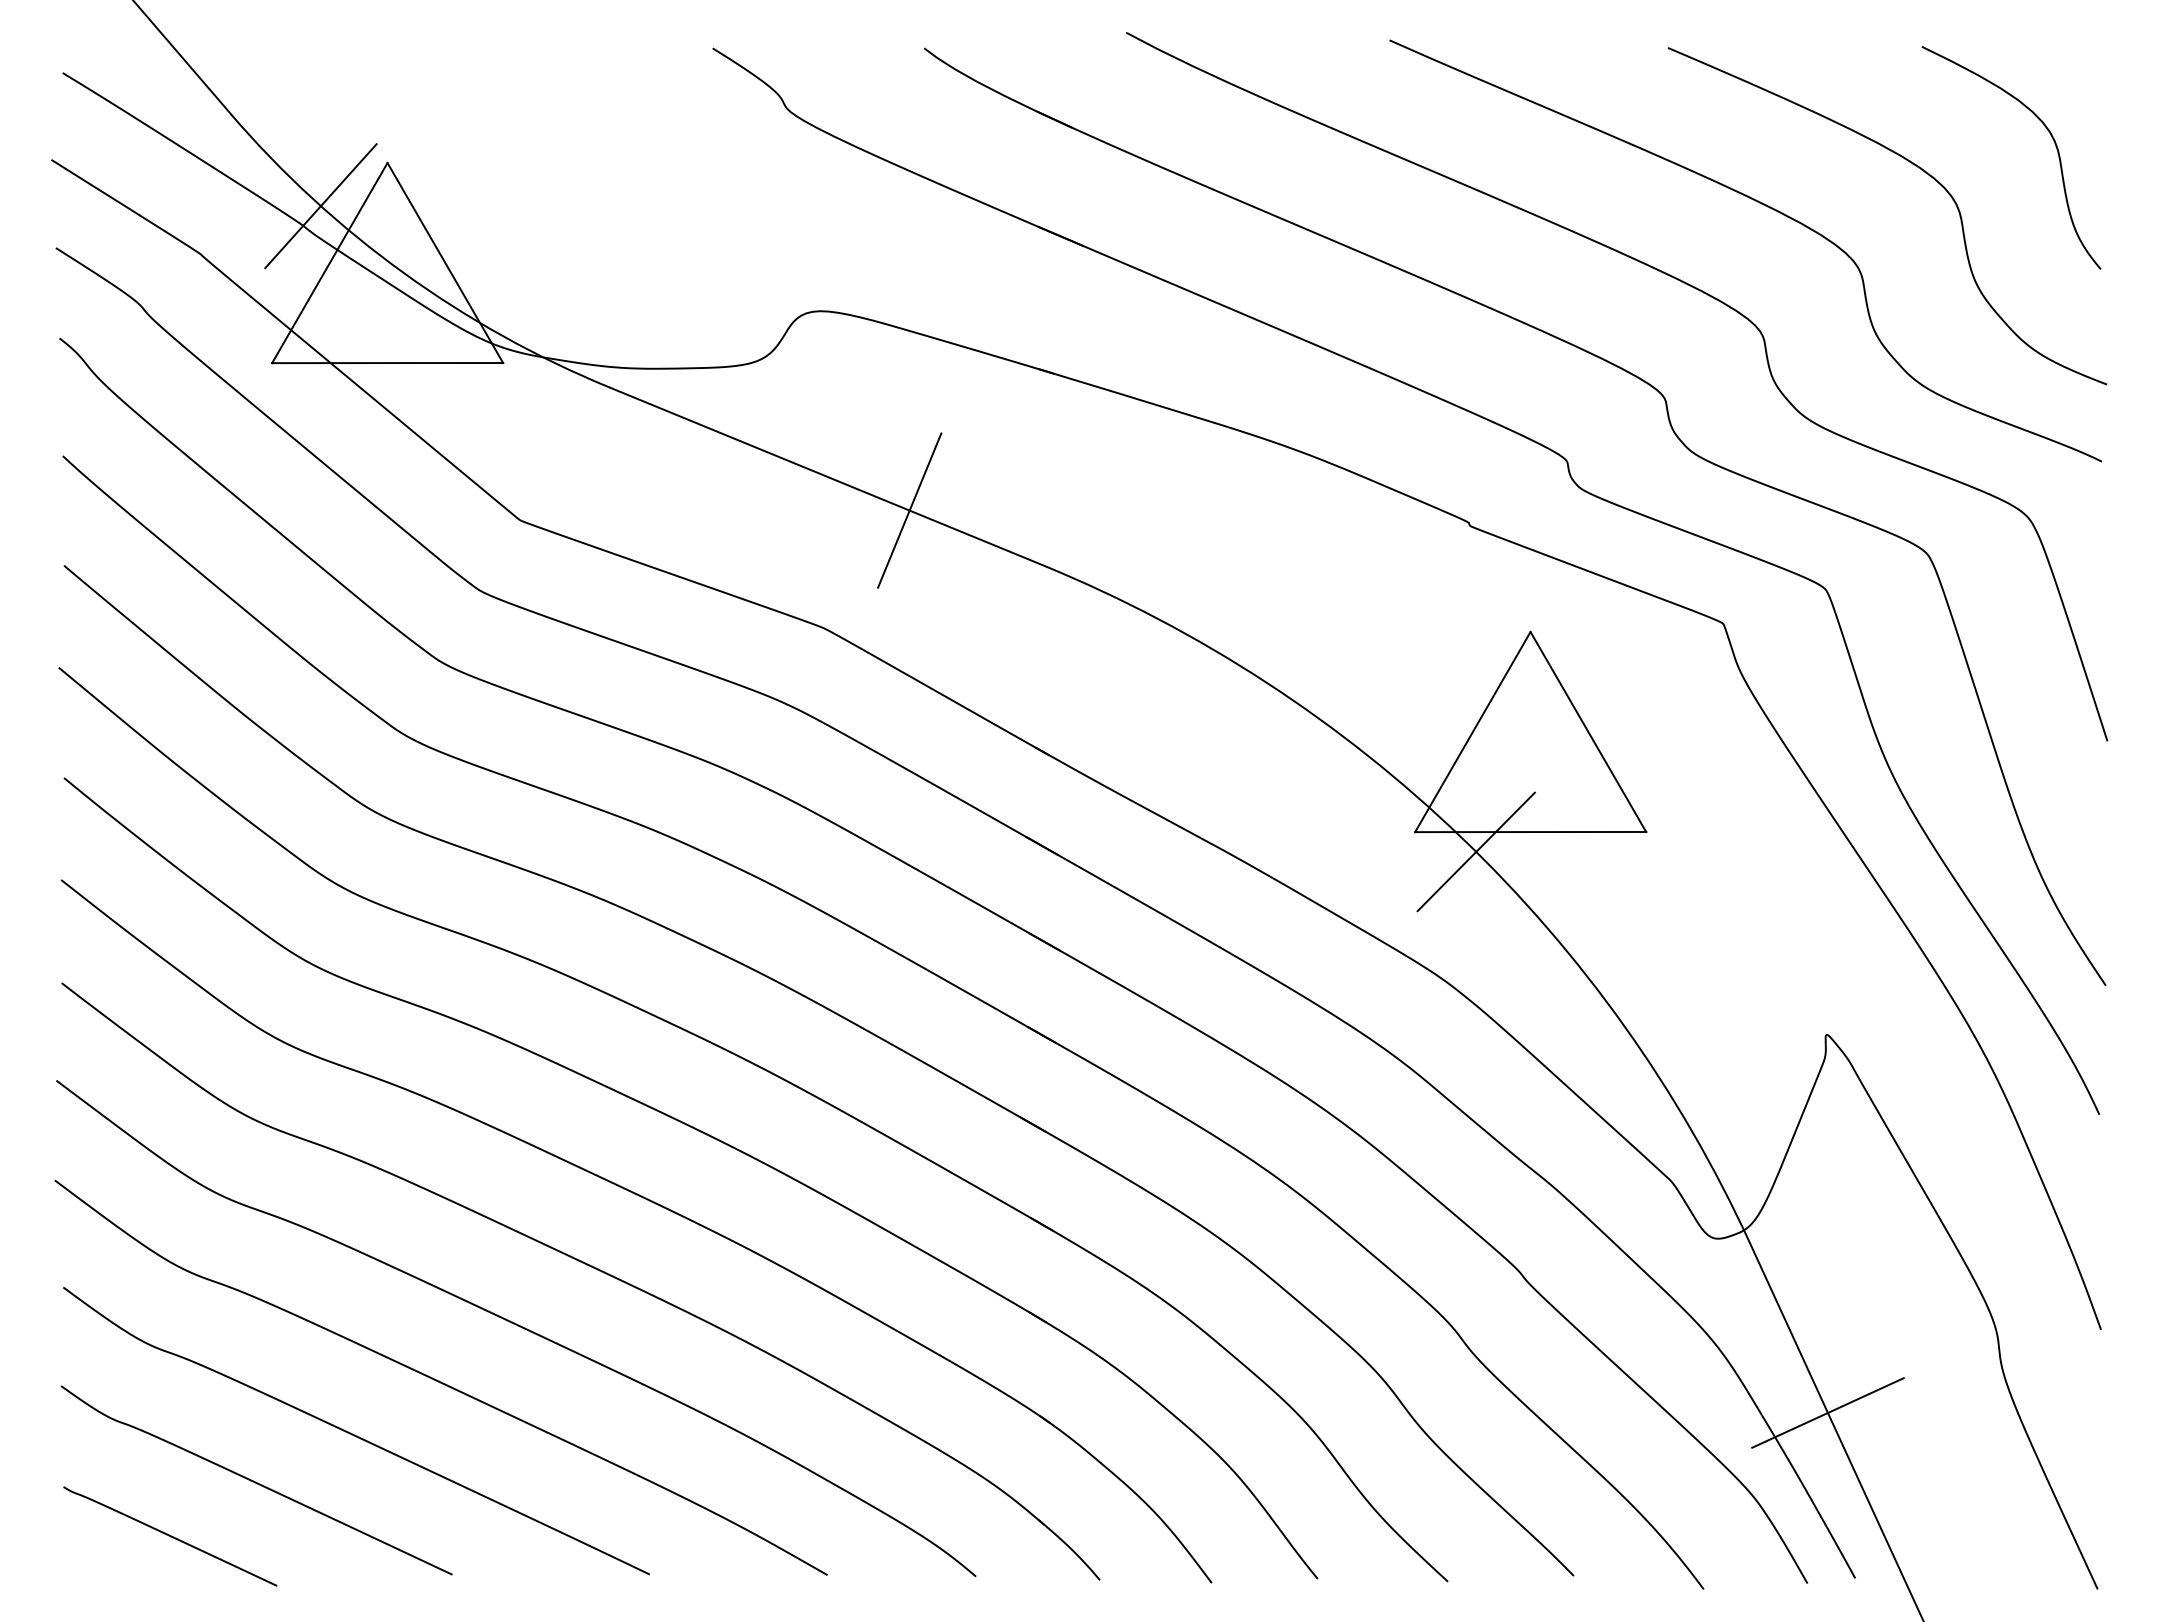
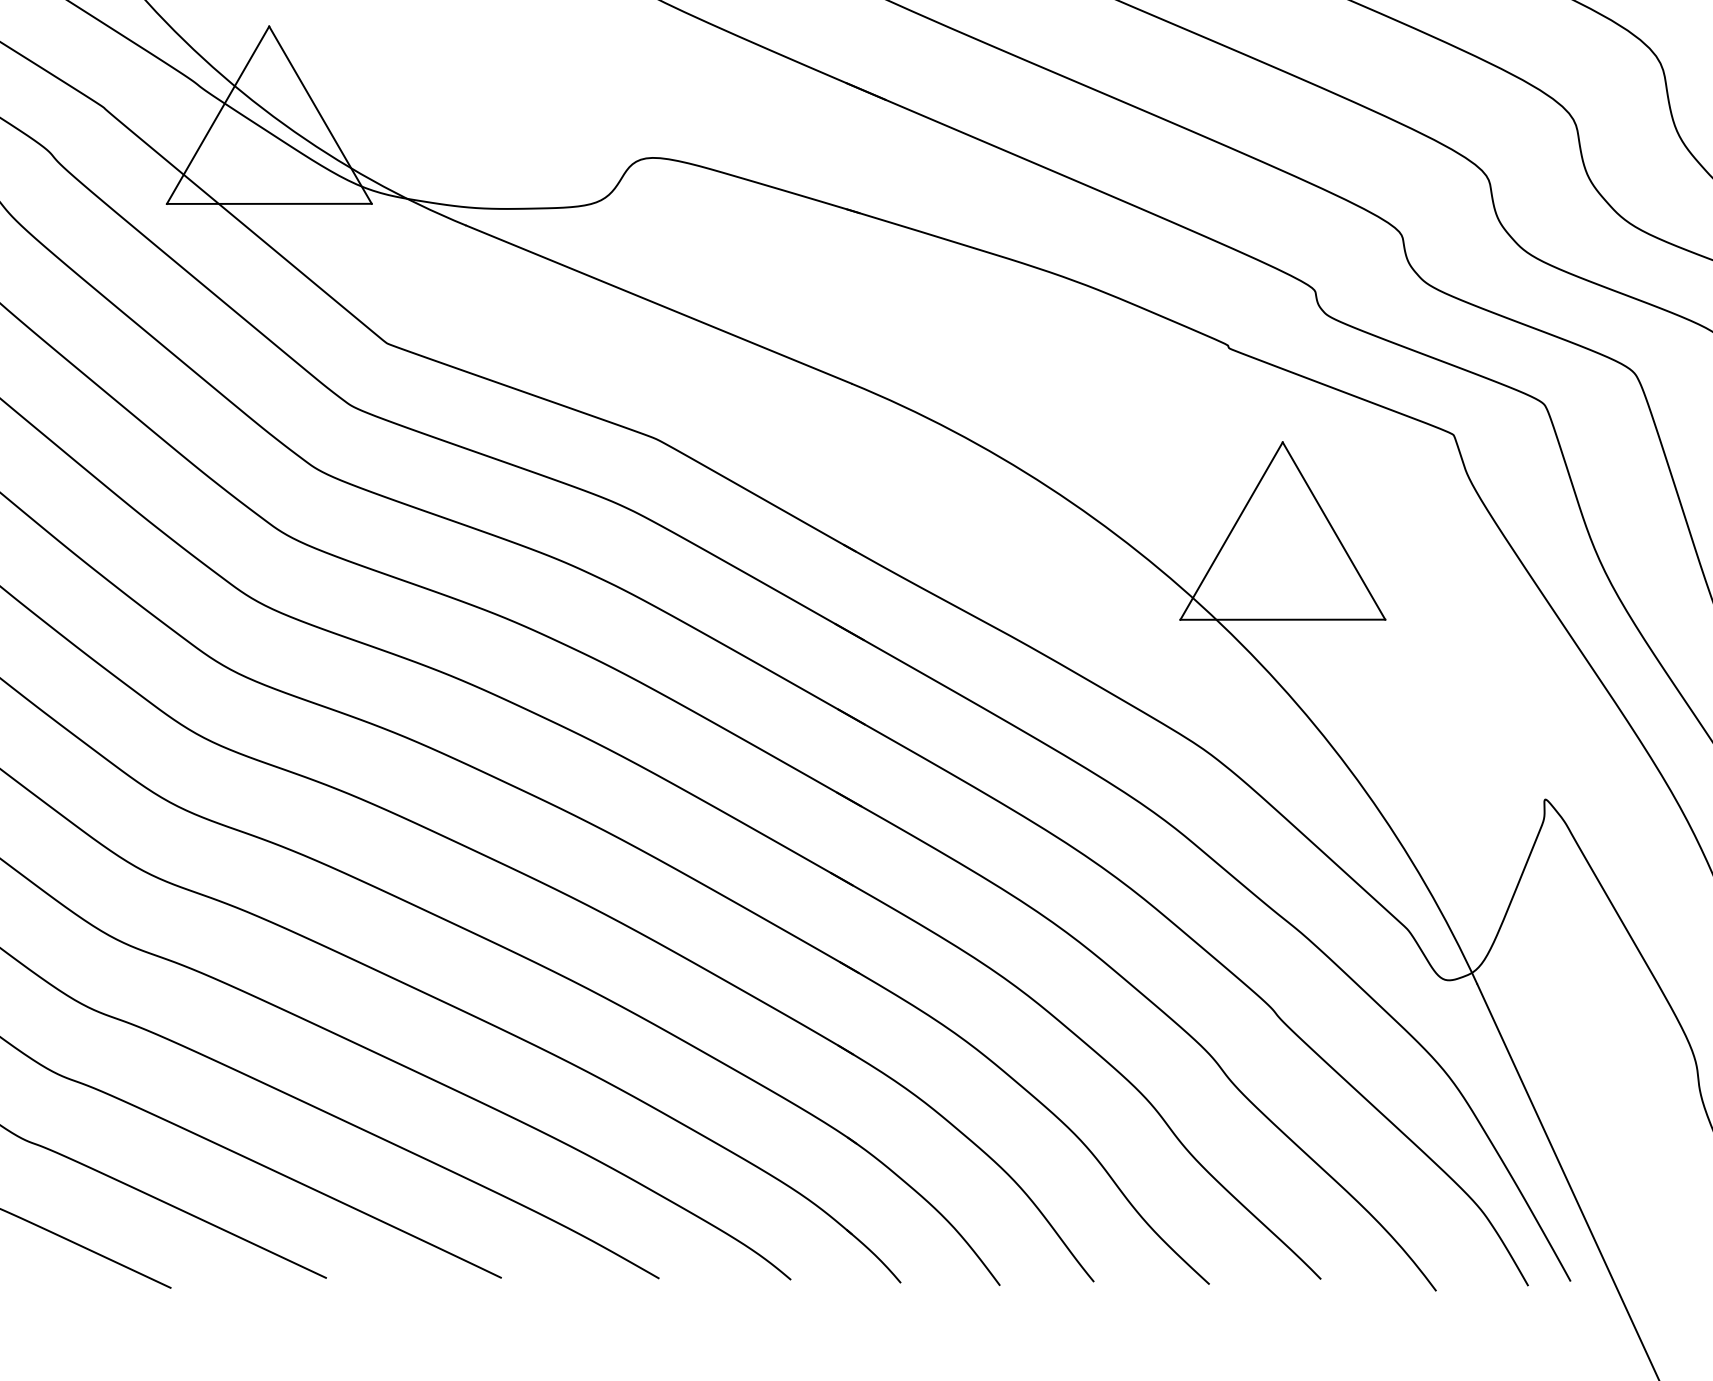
line: (320, 206) -> (209, 65), removed
line: (909, 510) -> (732, 334), removed
line: (1475, 851) -> (1233, 636), removed
line: (1827, 1412) -> (1546, 1134), removed

